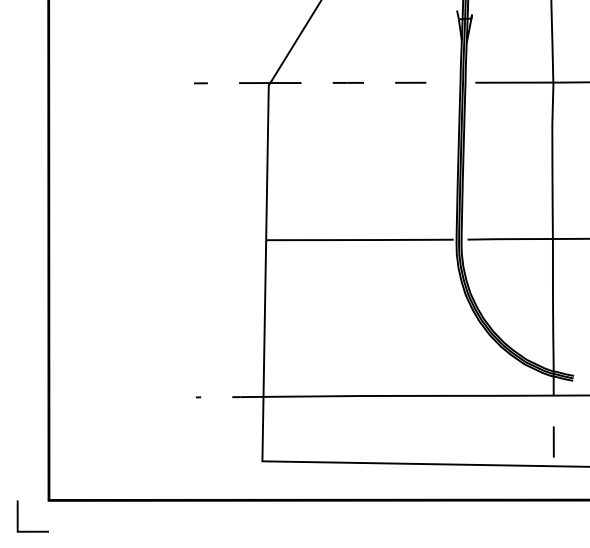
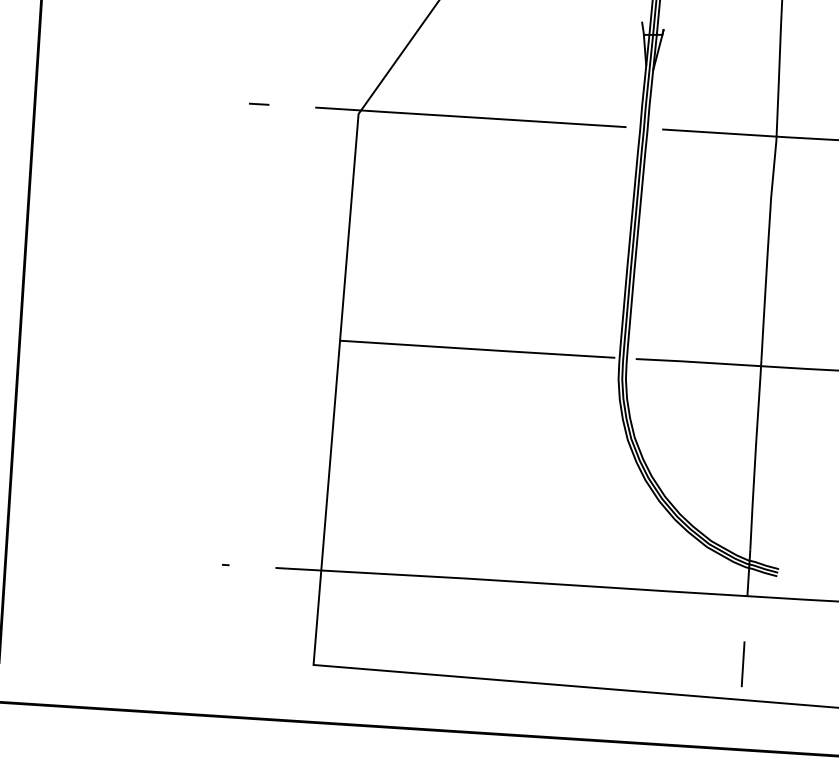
line: (359, 82) -> (492, 118), dashed -> solid

